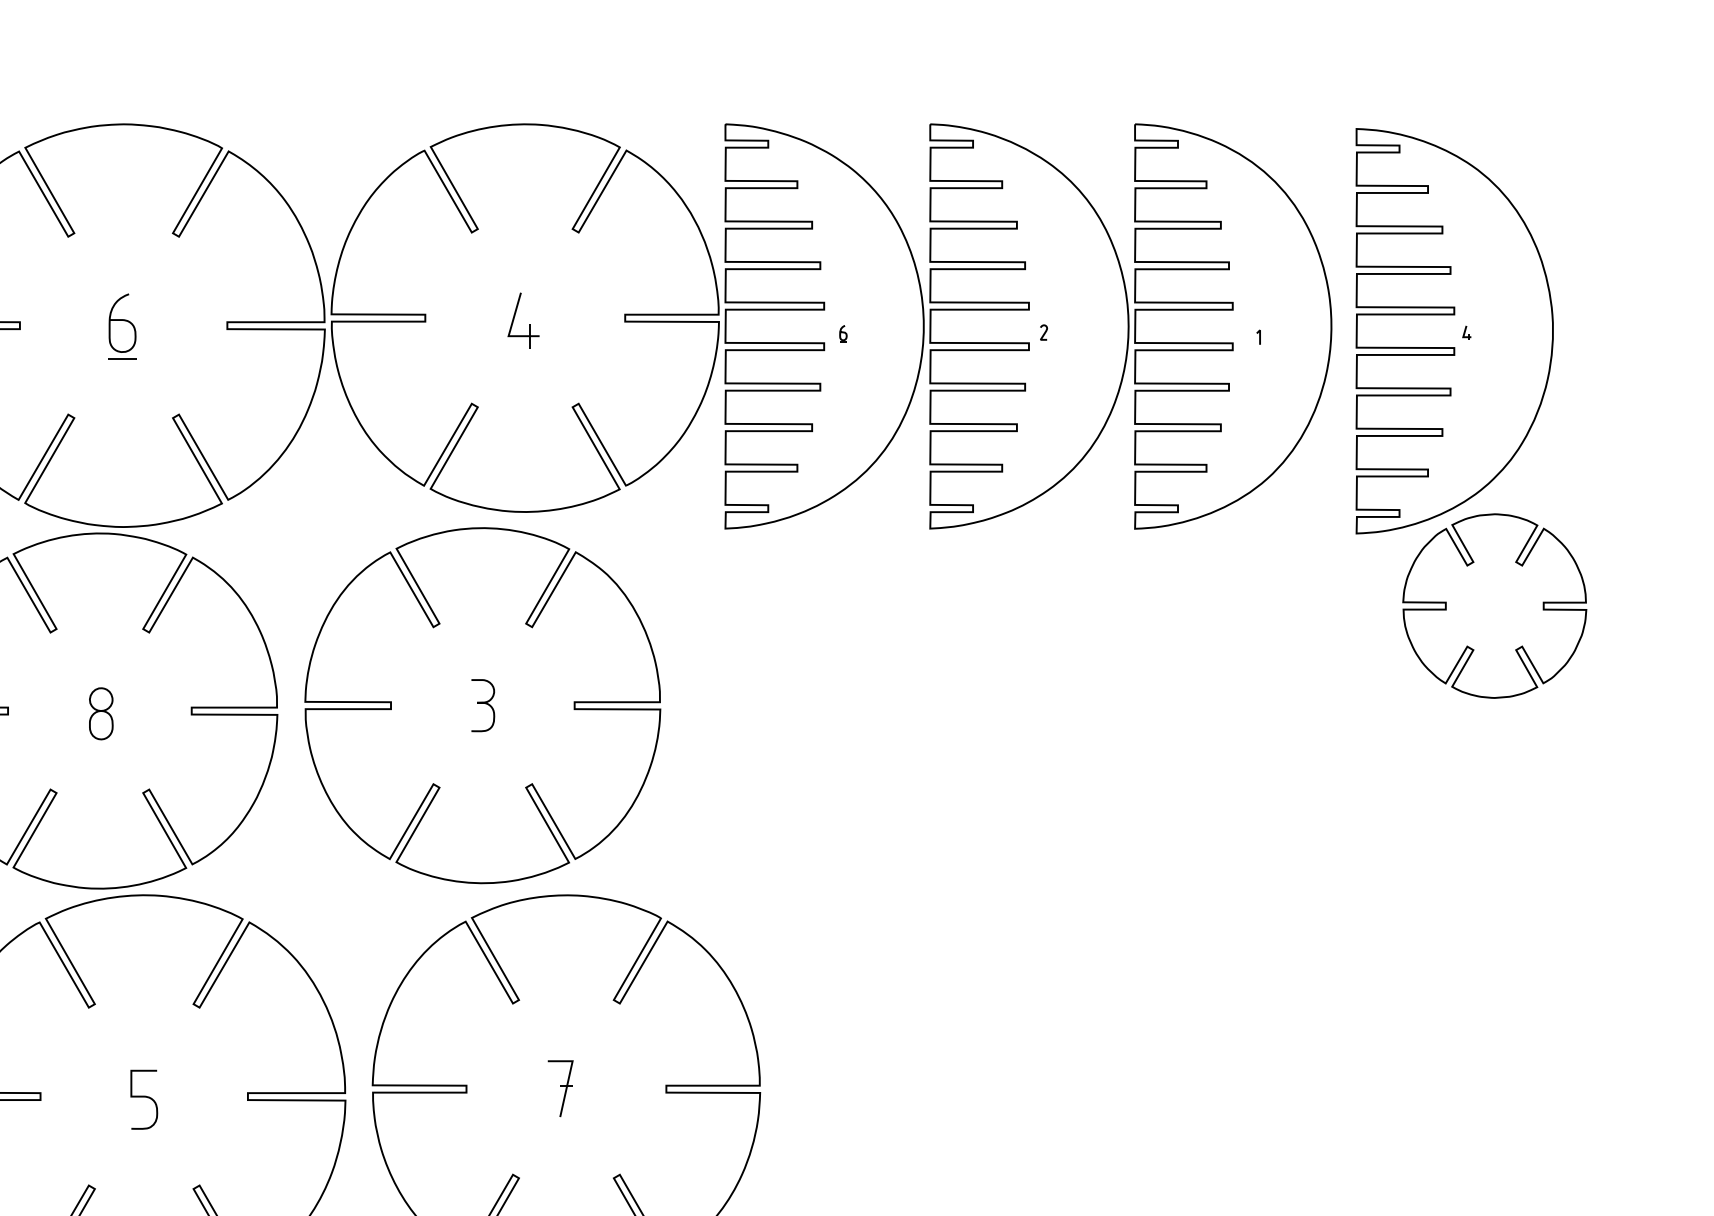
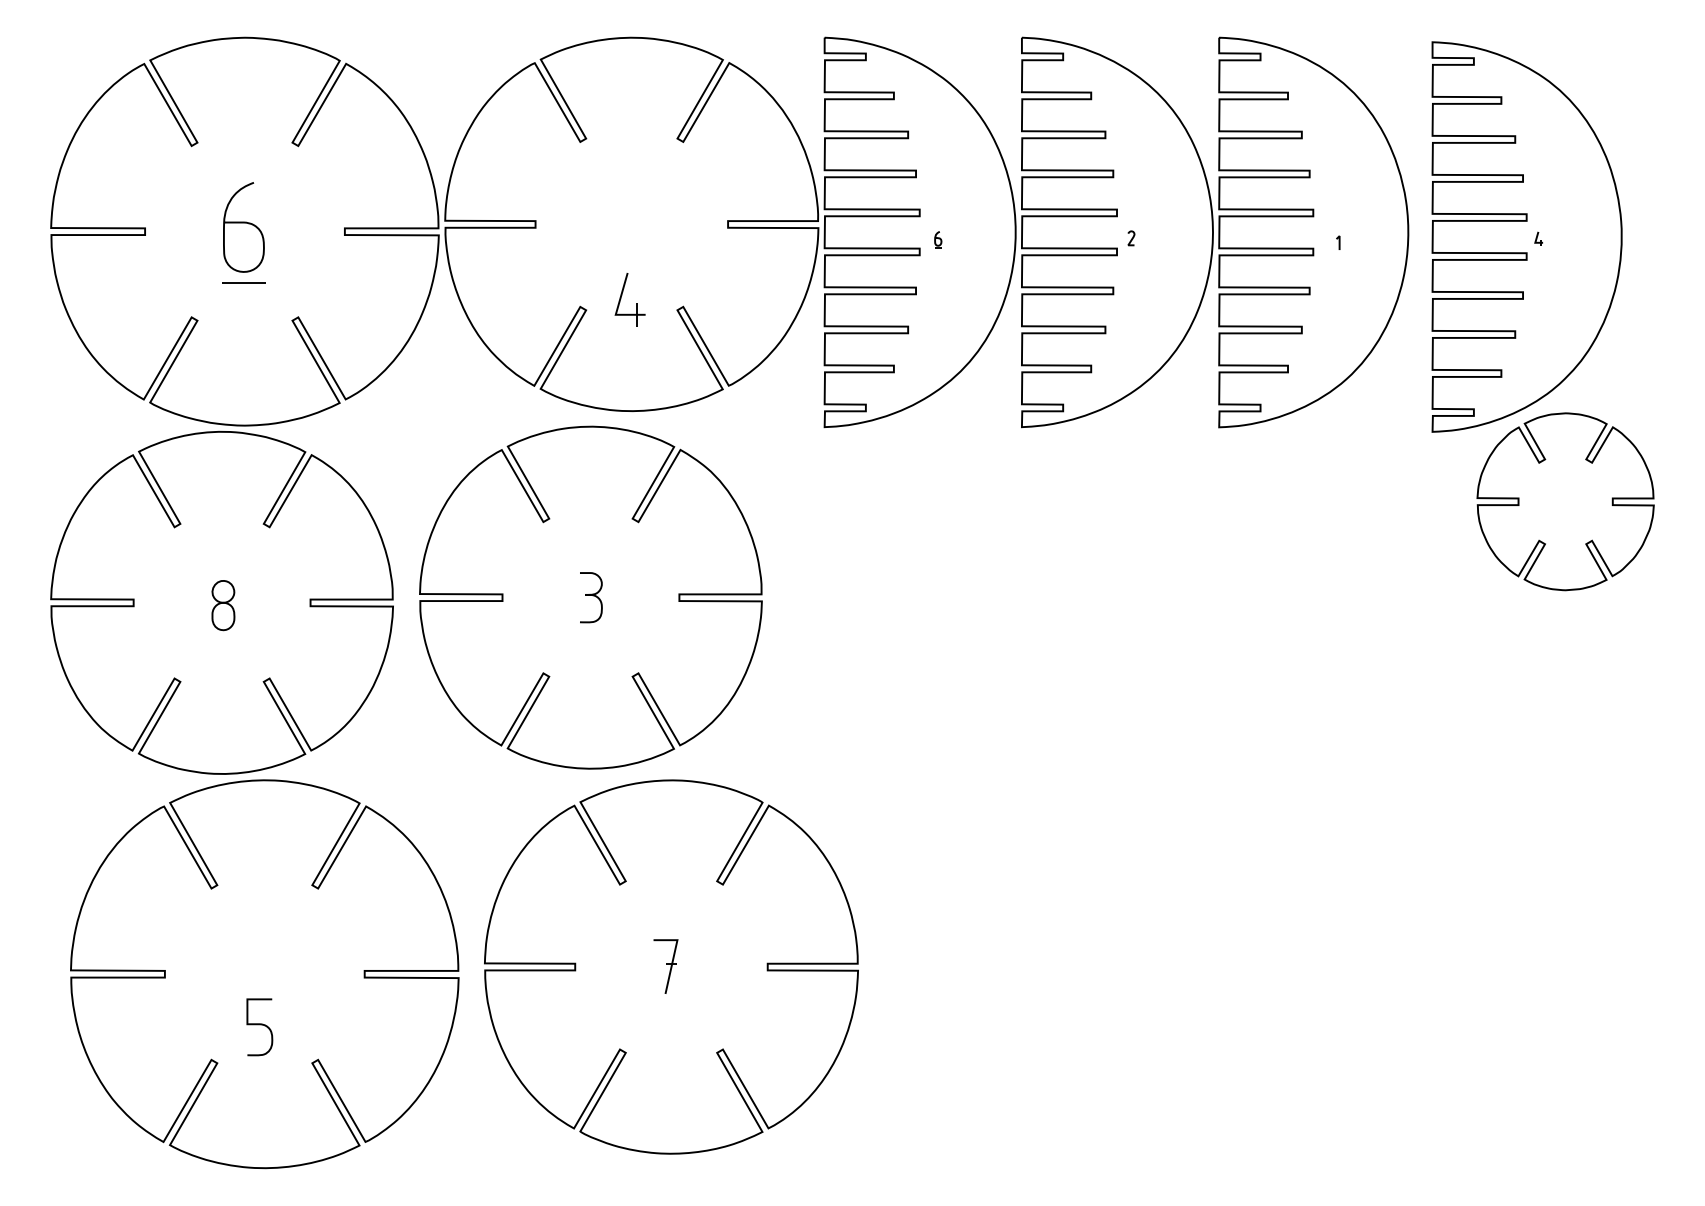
part: (514, 320) -> (621, 299), moved
part: (122, 326) -> (243, 232), size x1.6
curve: (143, 1097) -> (259, 1025), moved

